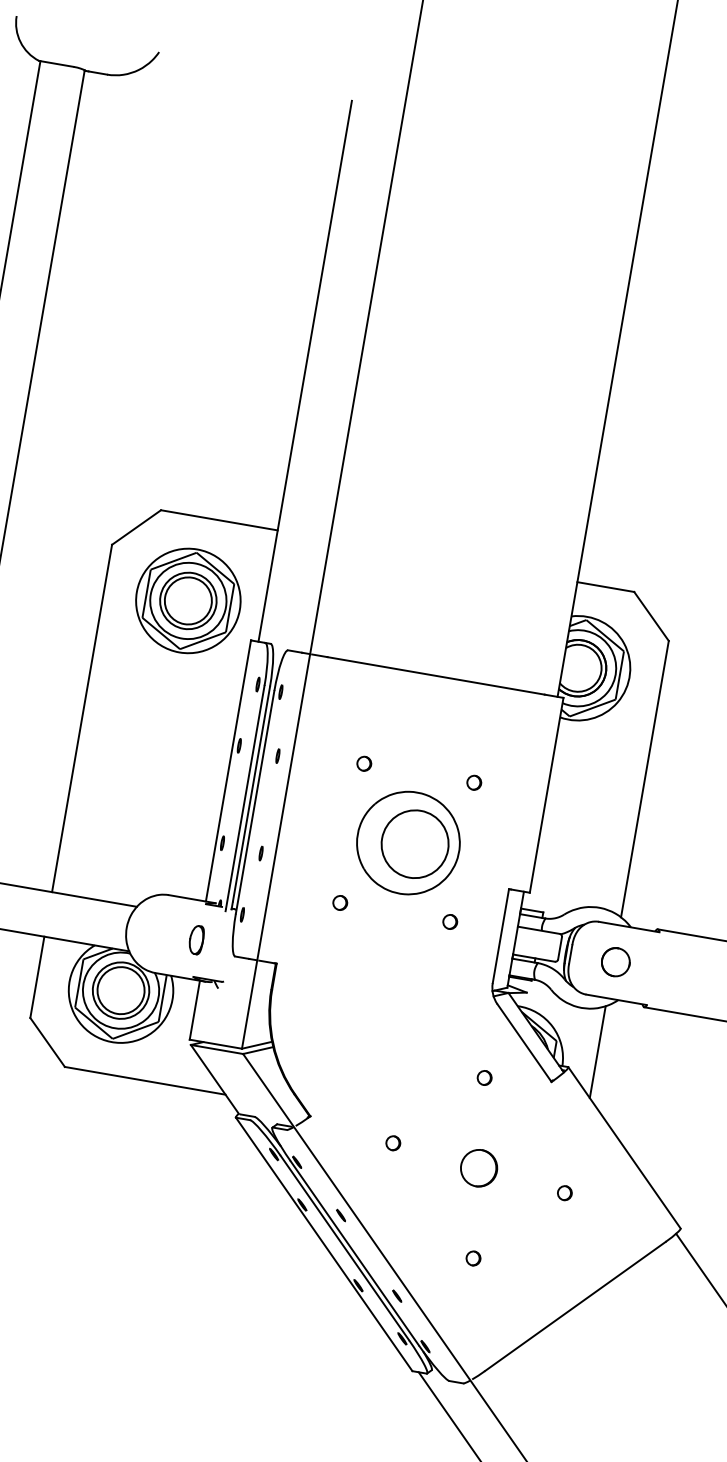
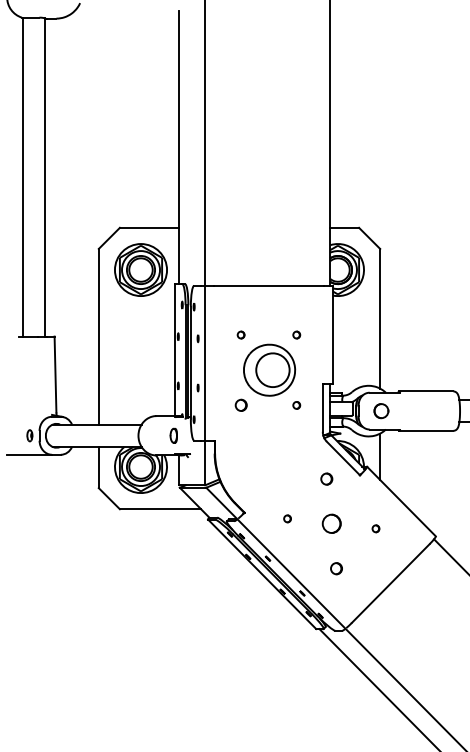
part: (338, 902) -> (240, 405), size x1.6
part: (484, 1076) -> (326, 478), size x1.6
part: (473, 1258) -> (336, 568), size x1.6

